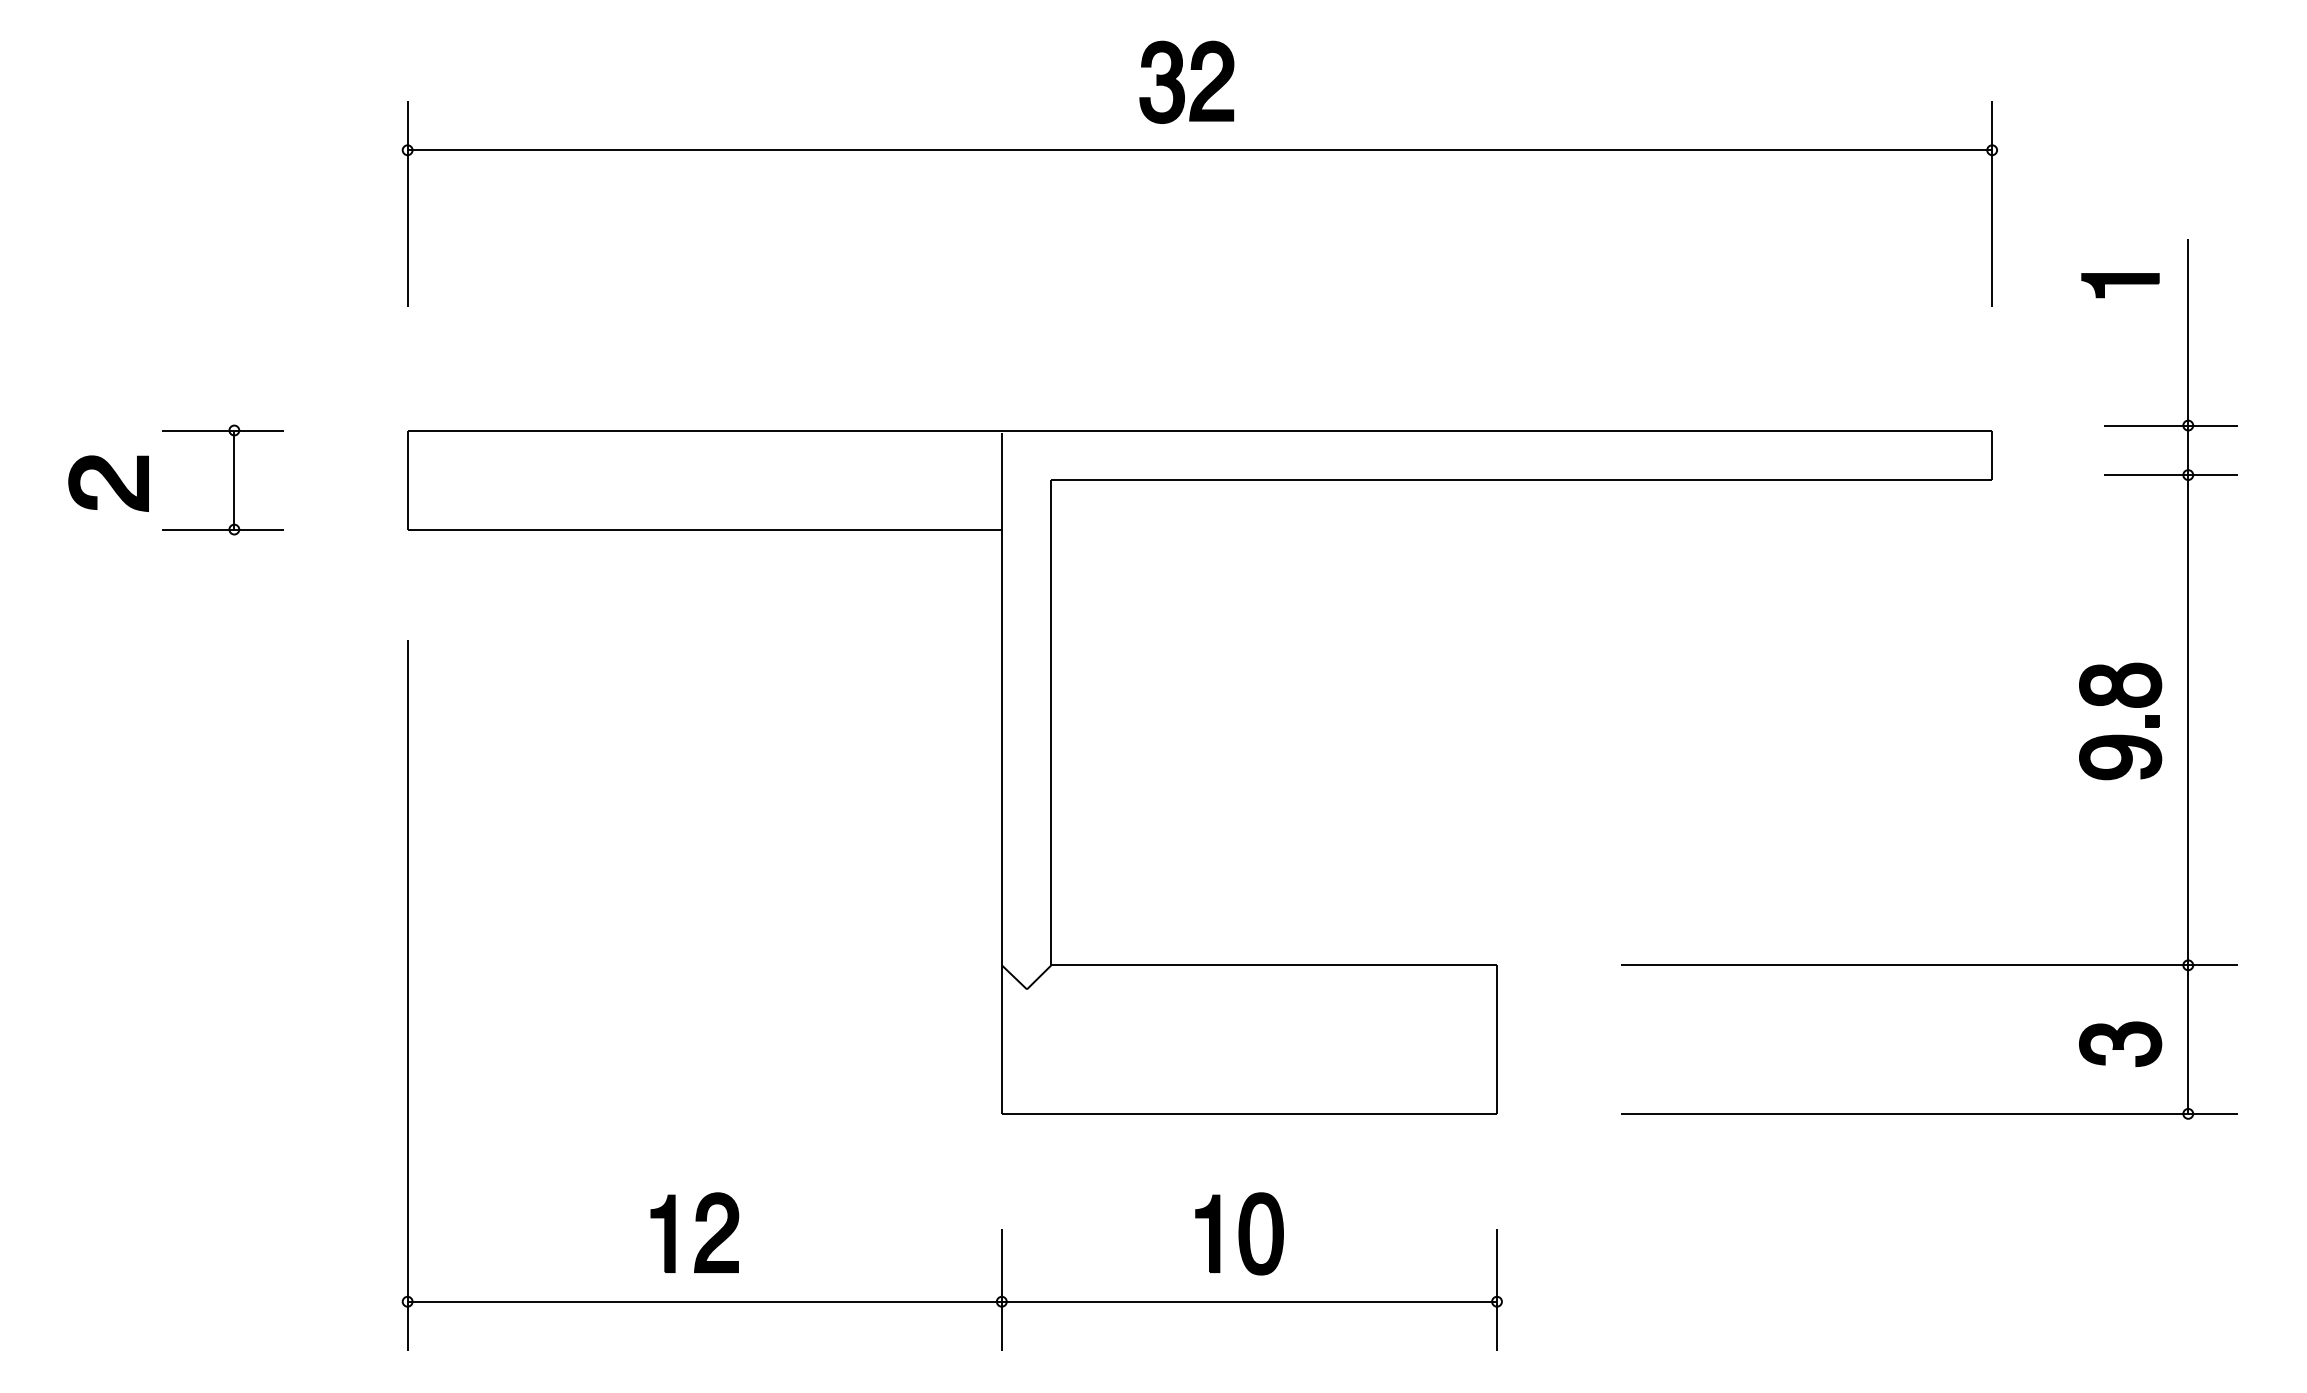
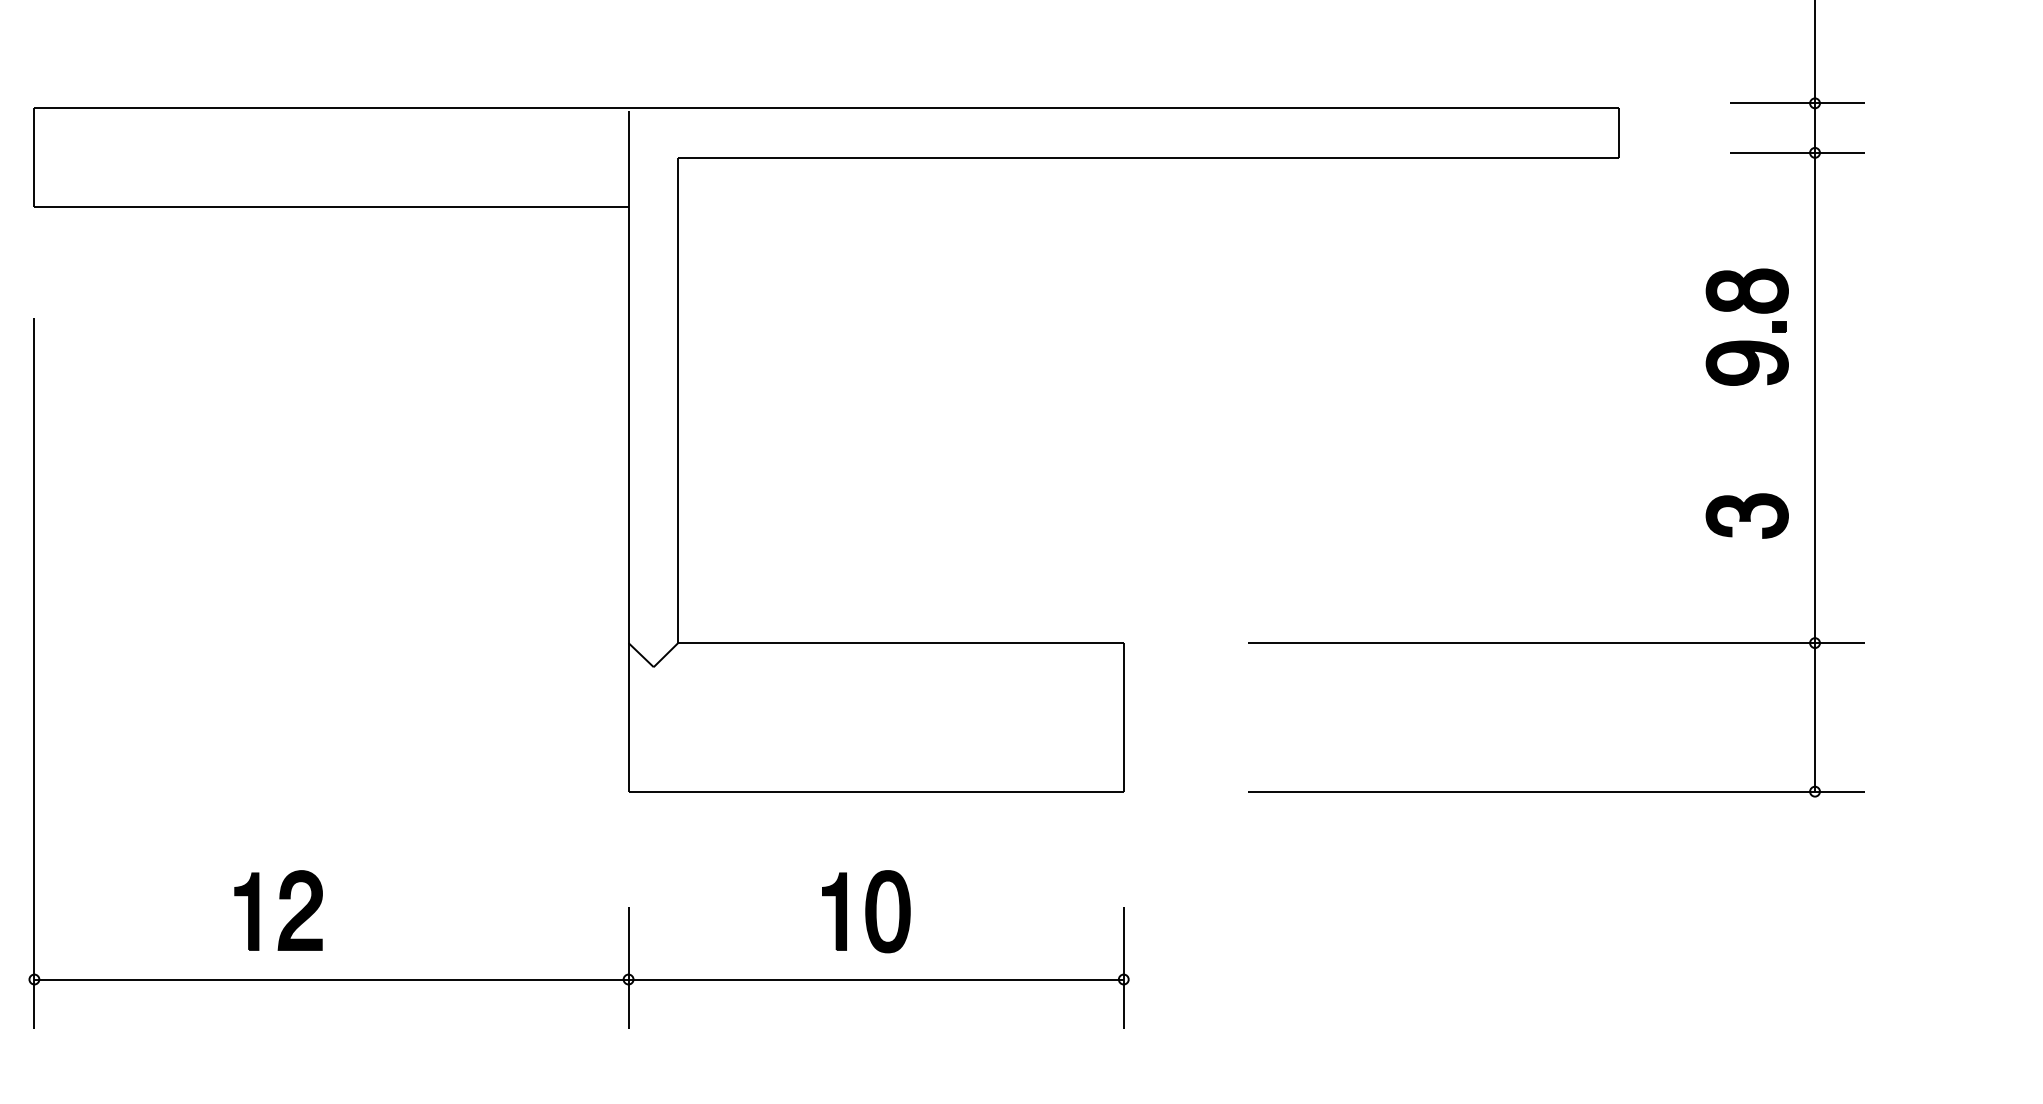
part: (2120, 734) -> (1747, 340), moved
part: (2120, 1043) -> (1747, 515), moved
part: (695, 1221) -> (279, 899), moved

